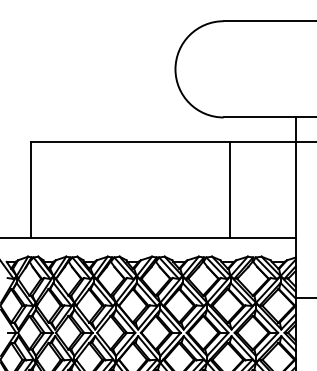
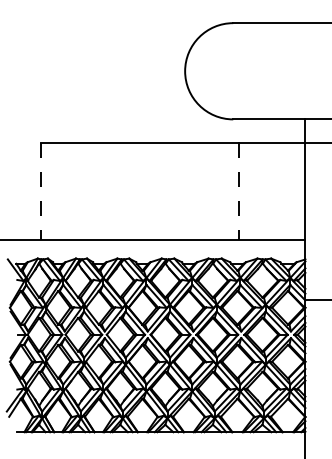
line: (30, 190) -> (40, 192), solid -> dashed
line: (229, 190) -> (239, 192), solid -> dashed

